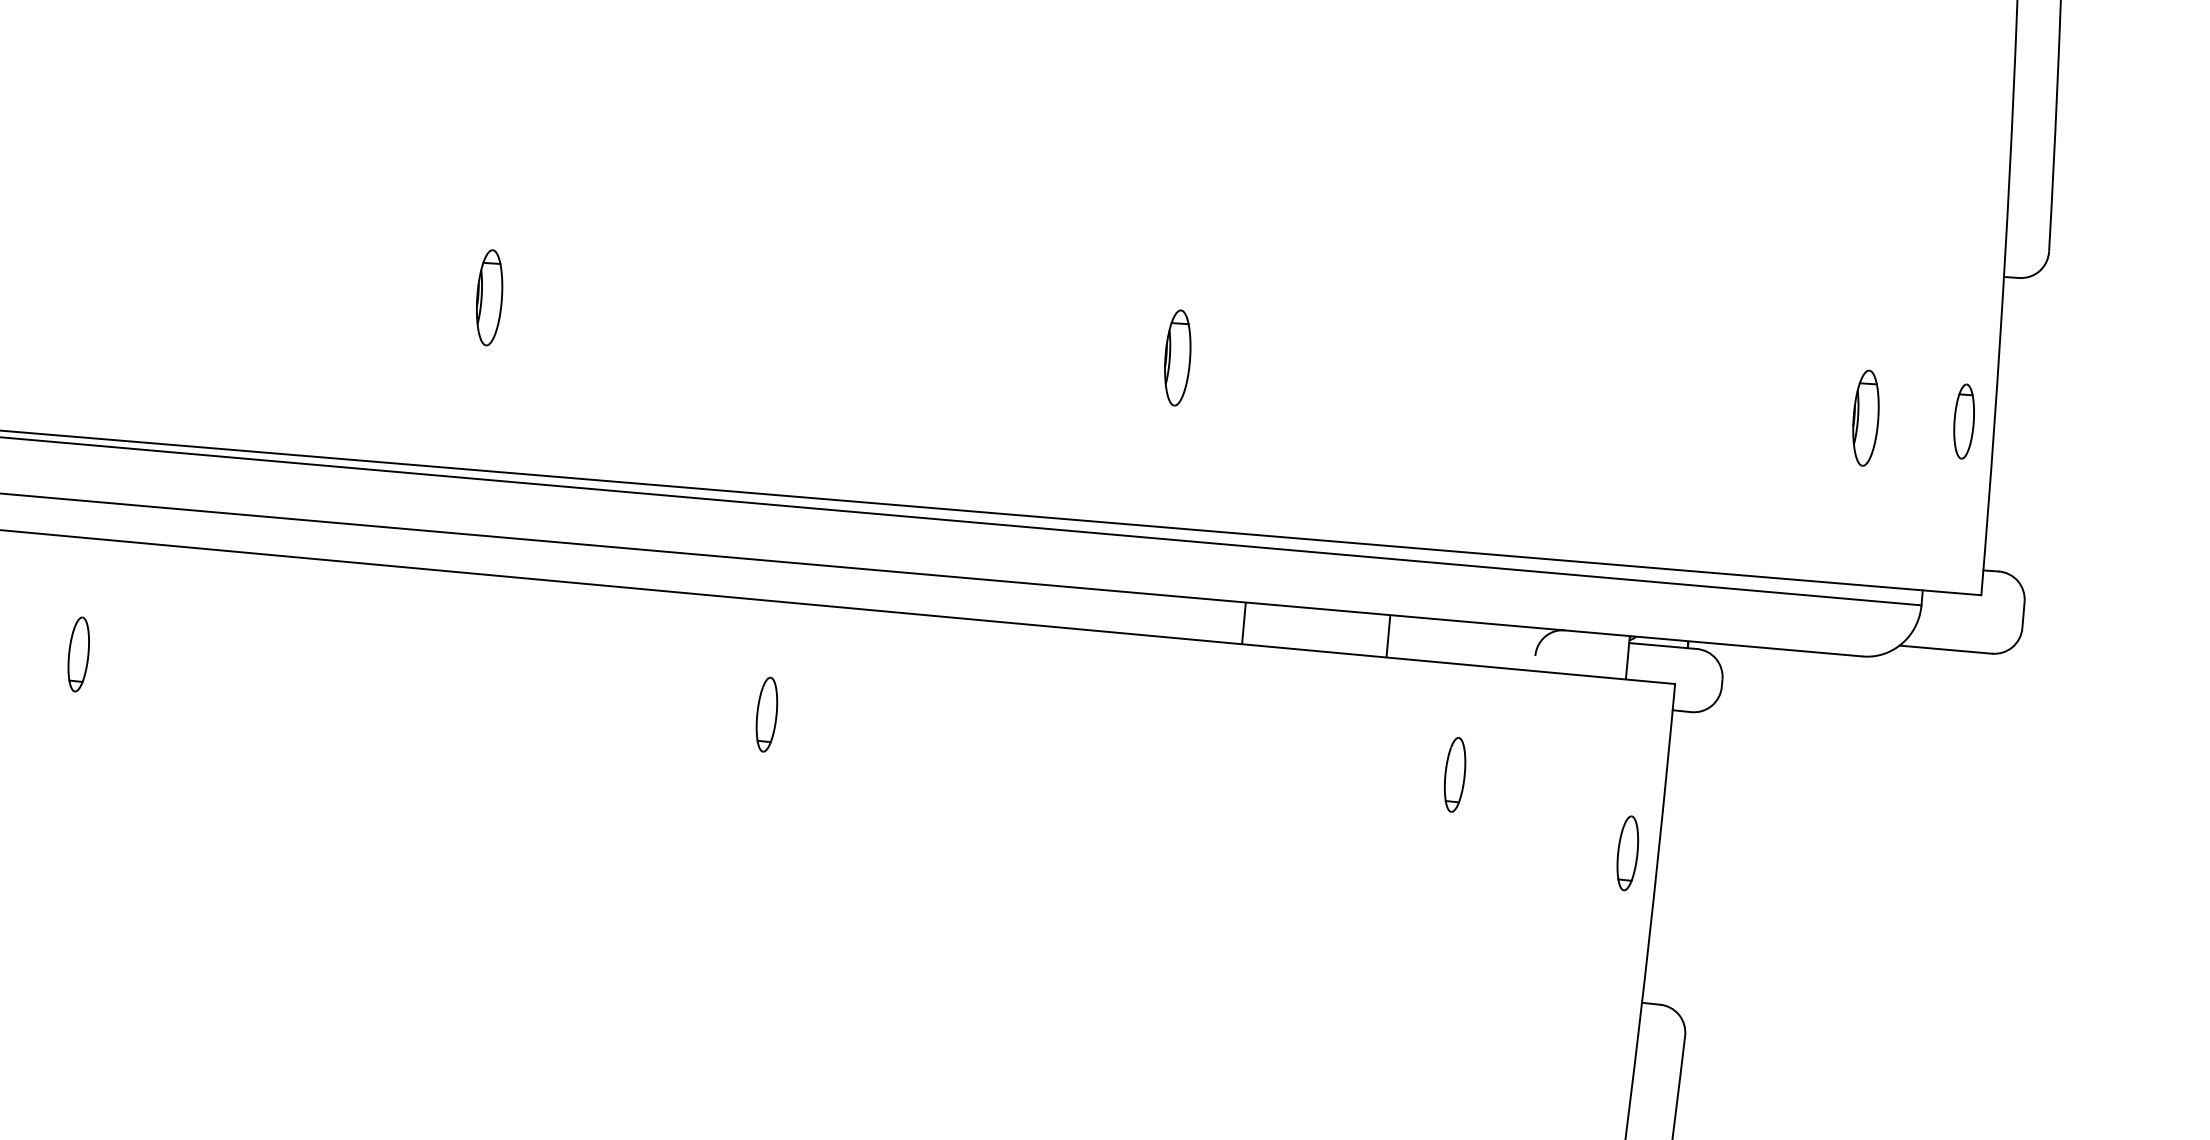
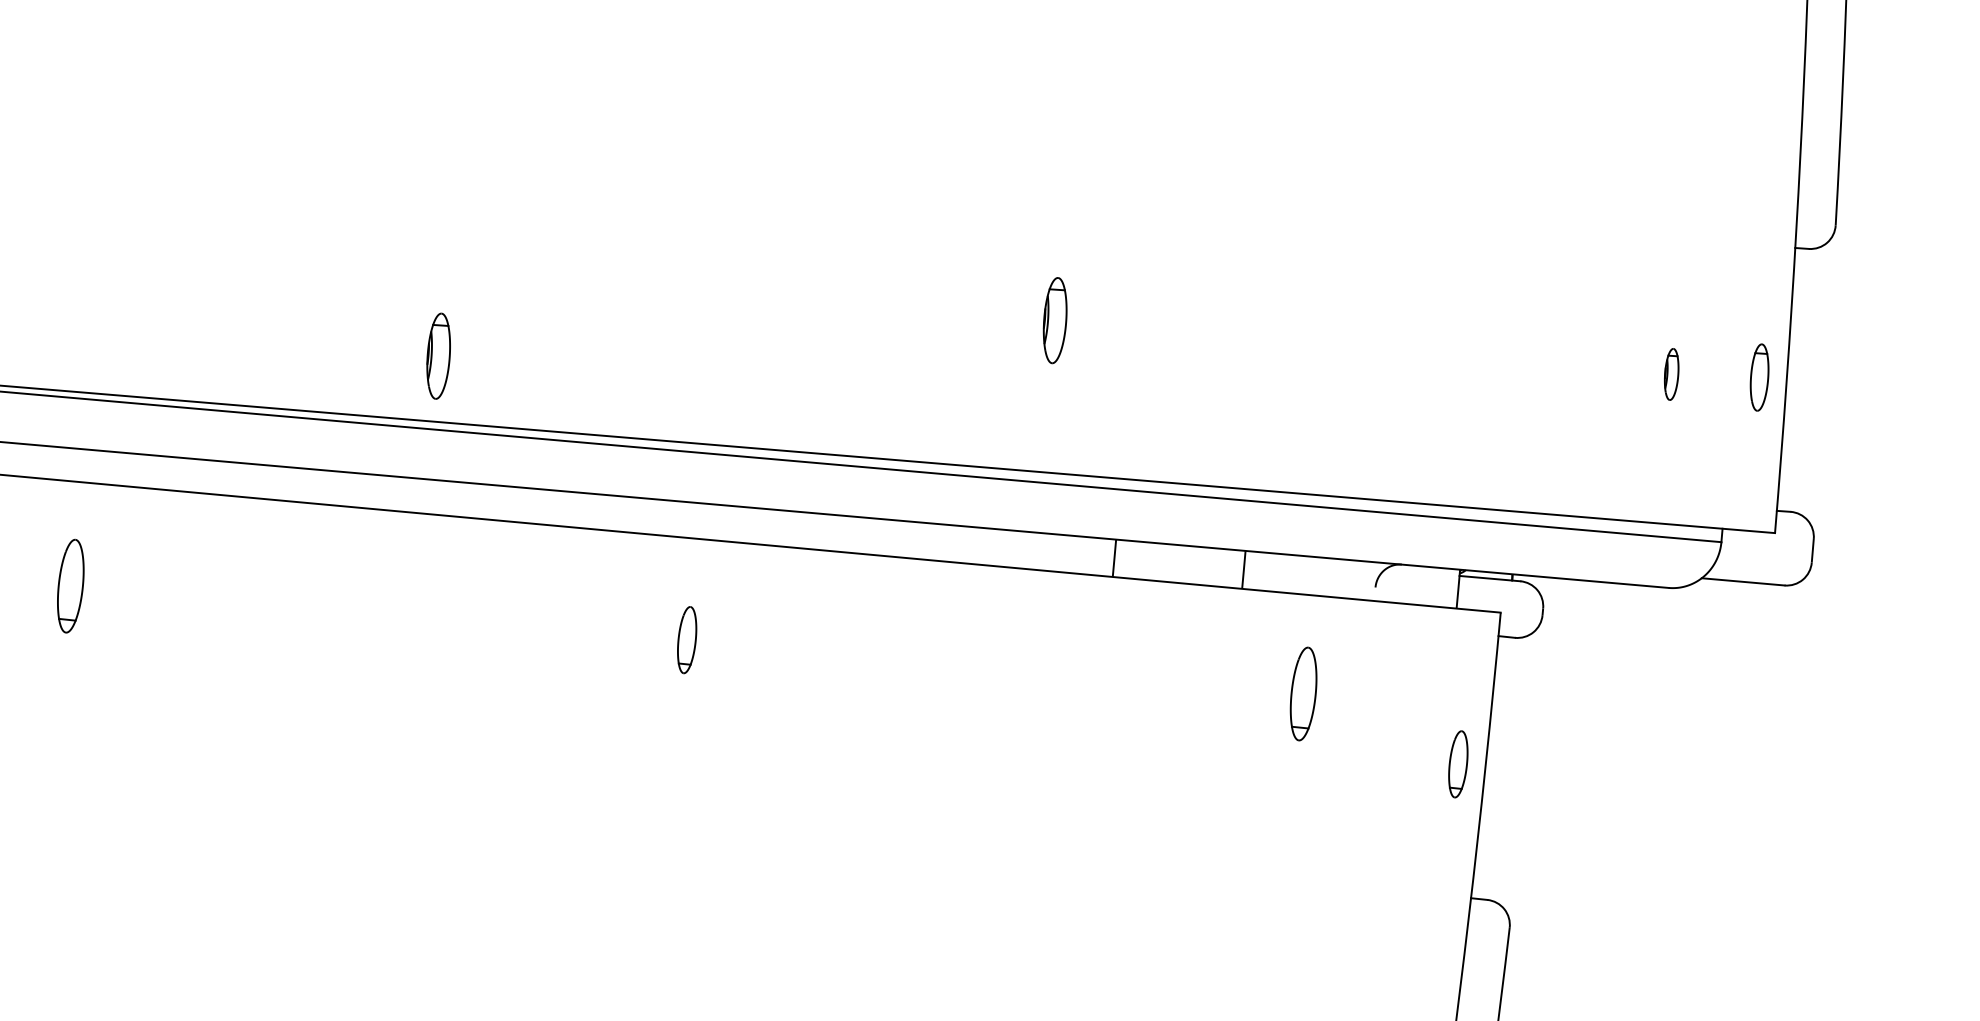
part: (489, 297) -> (438, 355), moved
part: (1865, 417) -> (1671, 373), size x0.6
part: (78, 654) -> (70, 586), size x1.4
part: (1454, 774) -> (1303, 693), size x1.4

